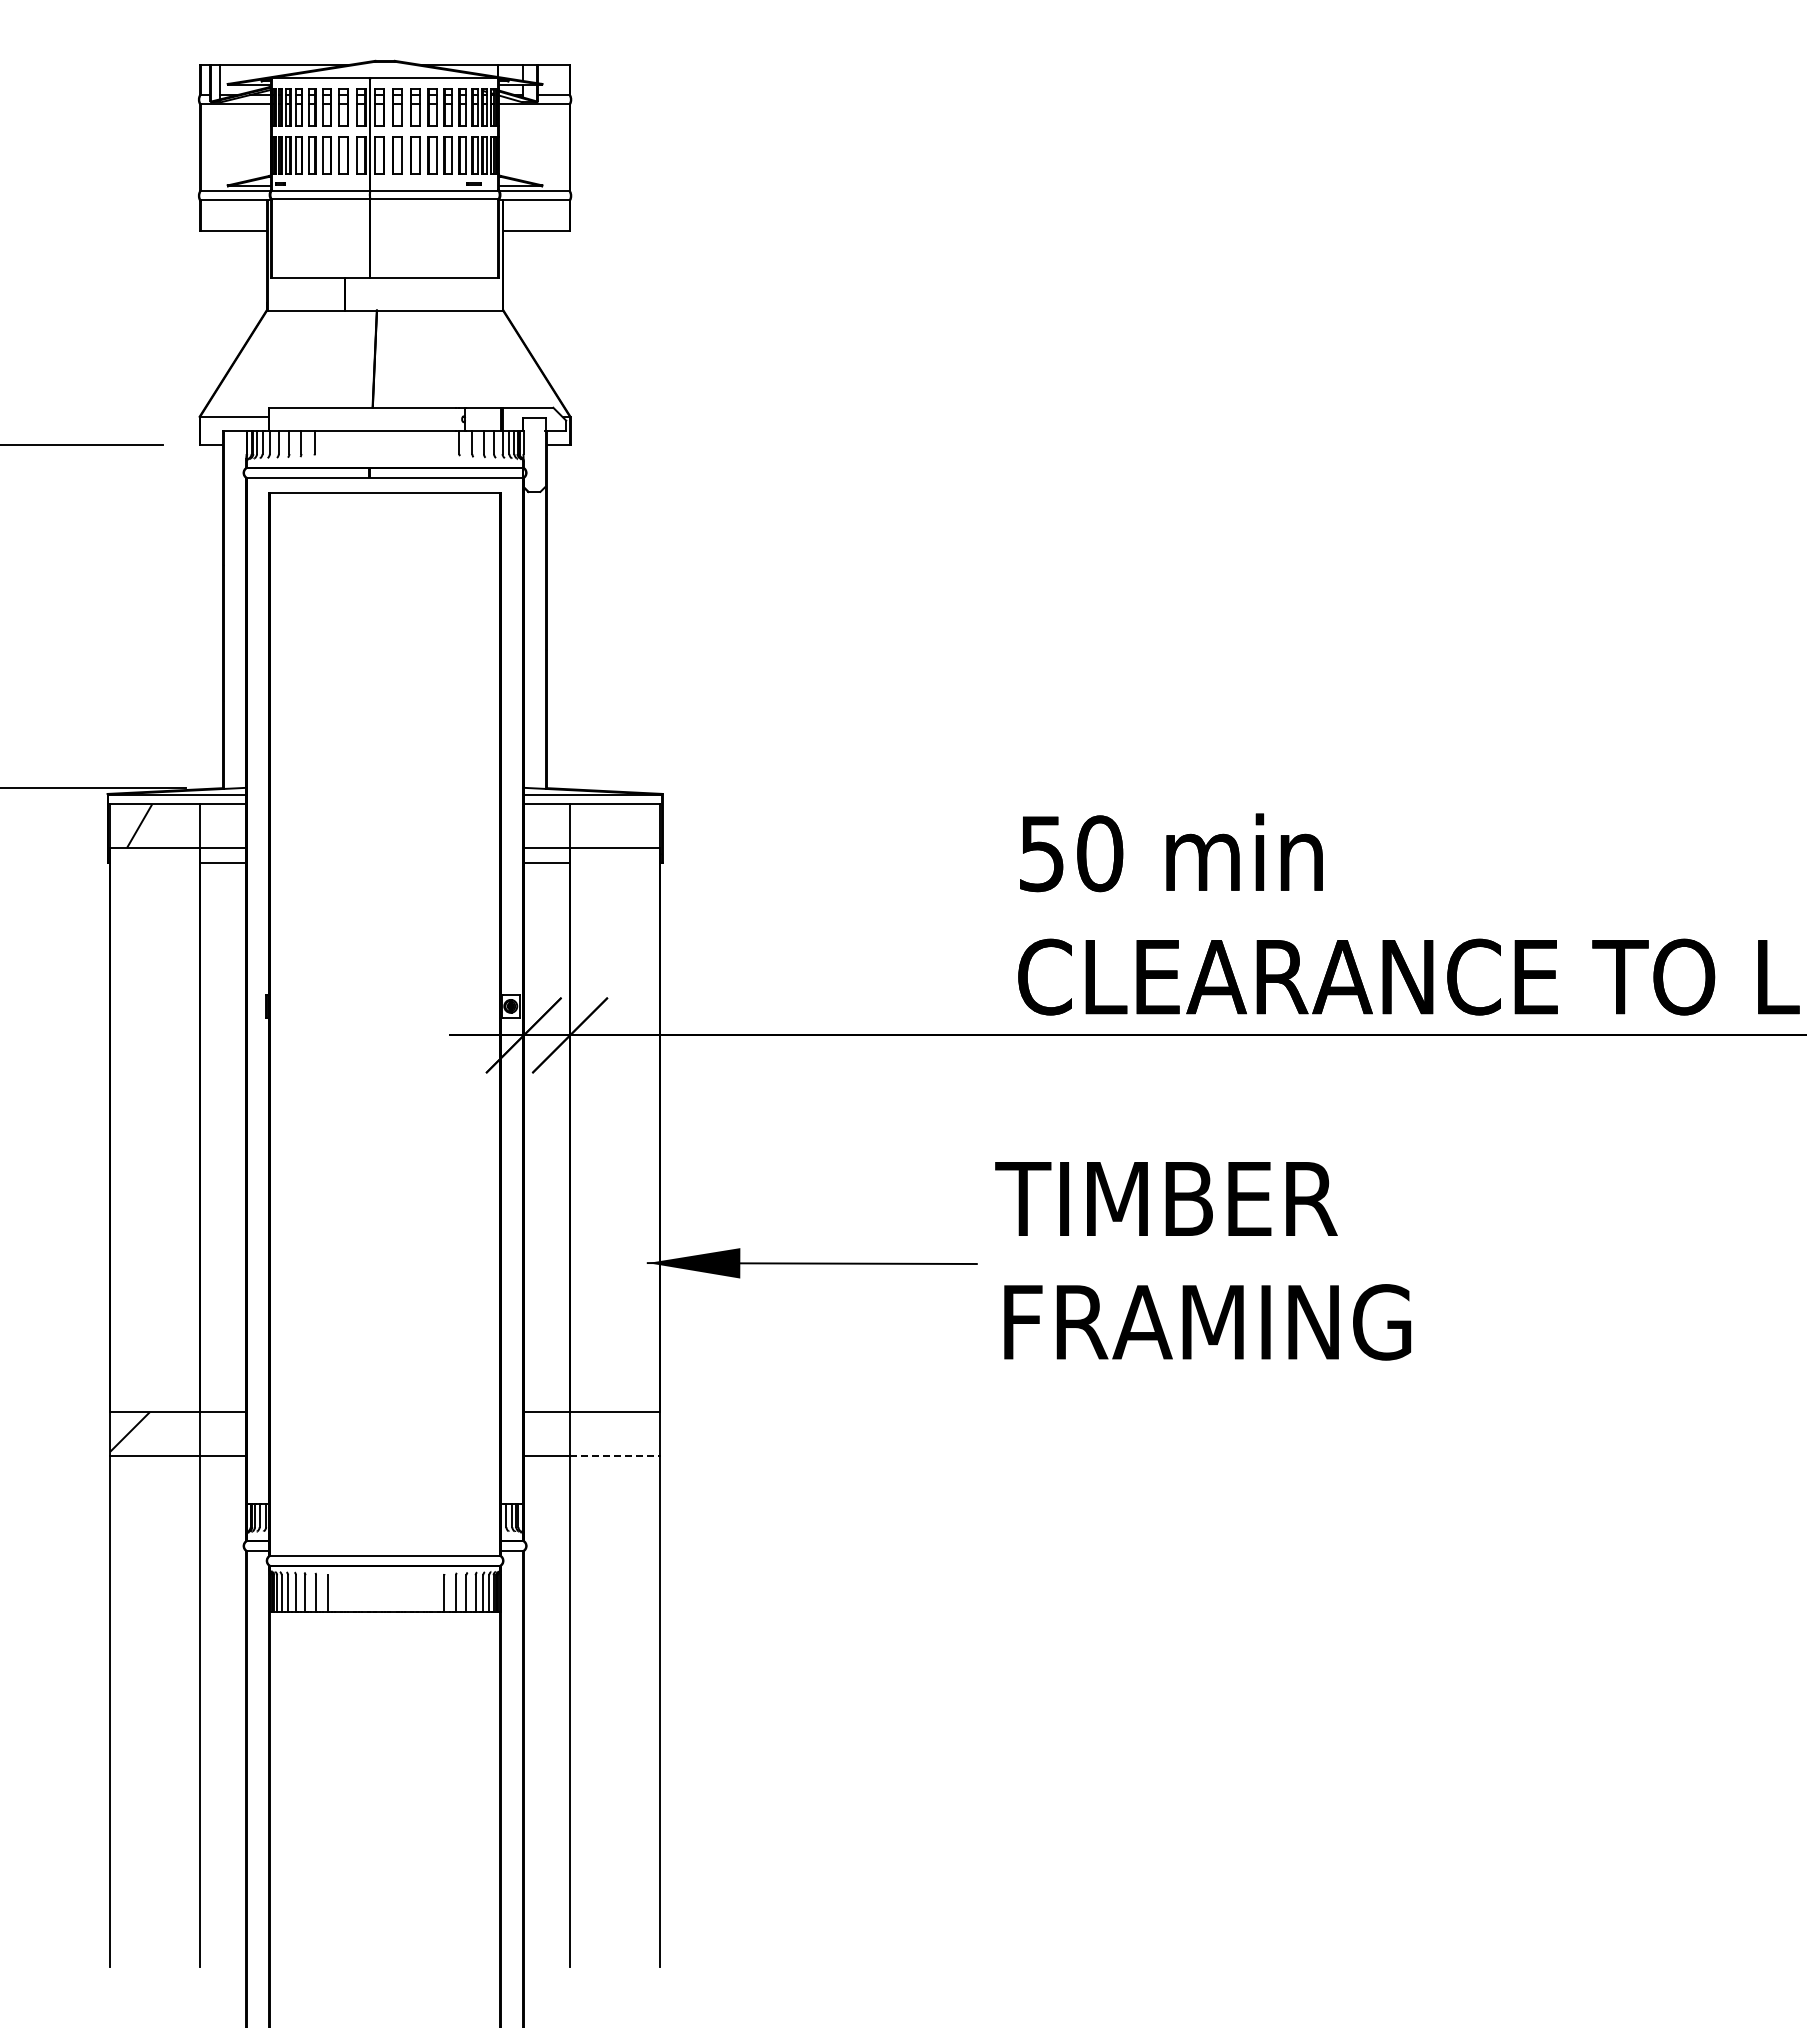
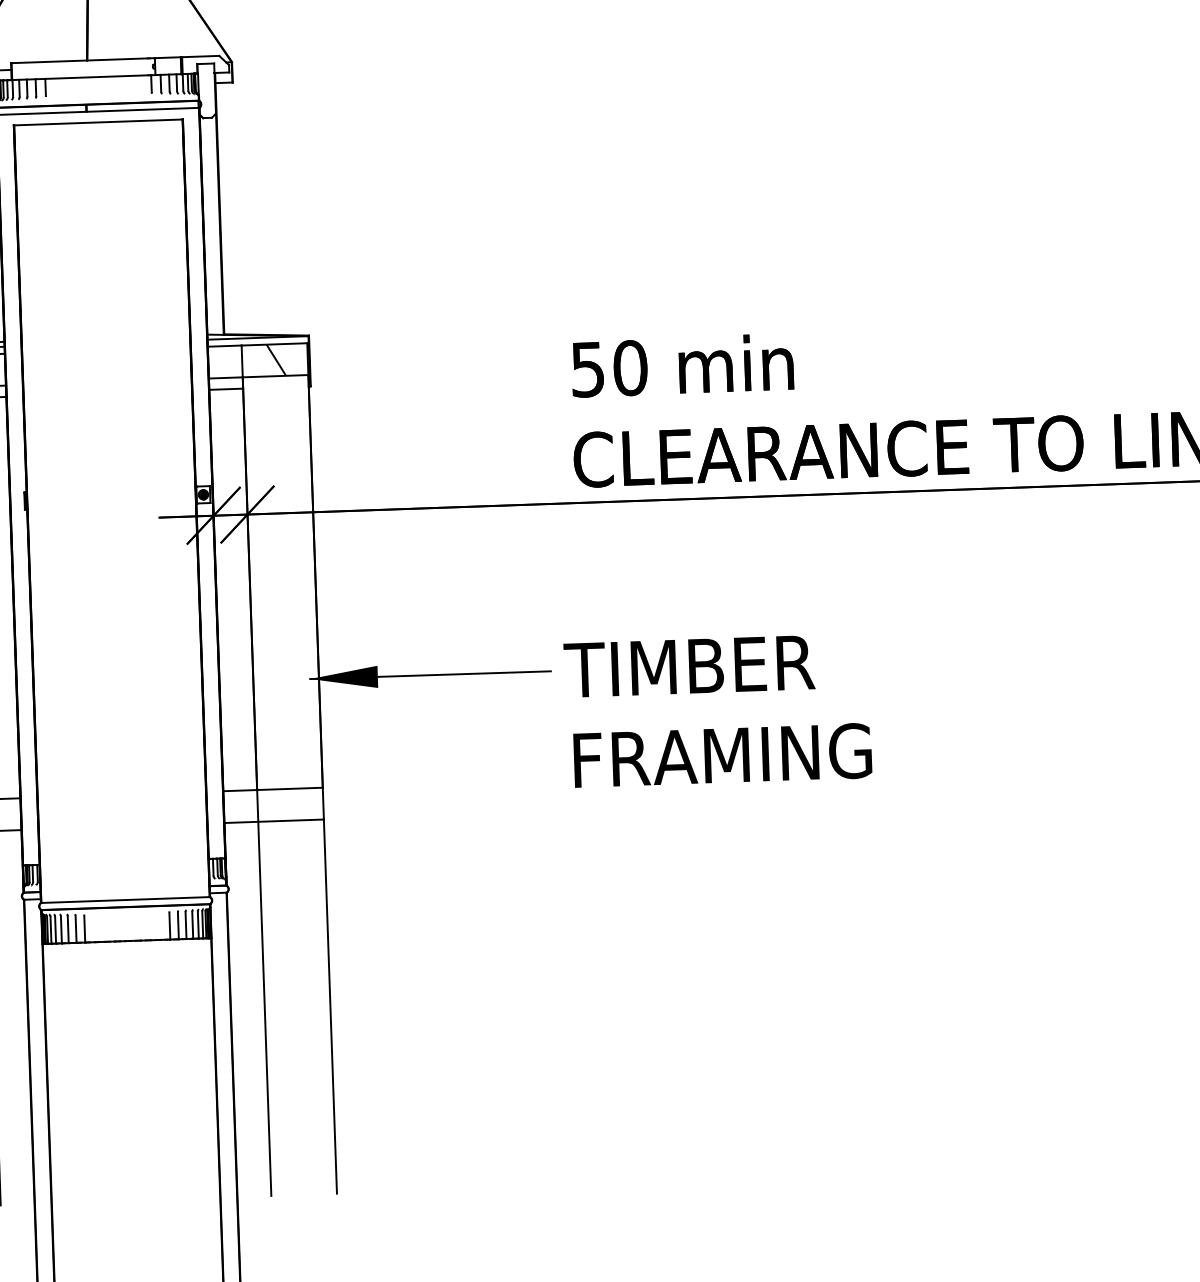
hatch: (616, 825) -> (276, 359), added
text: (1203, 1261) -> (718, 711), moved
line: (614, 1455) -> (290, 820), dashed -> solid

